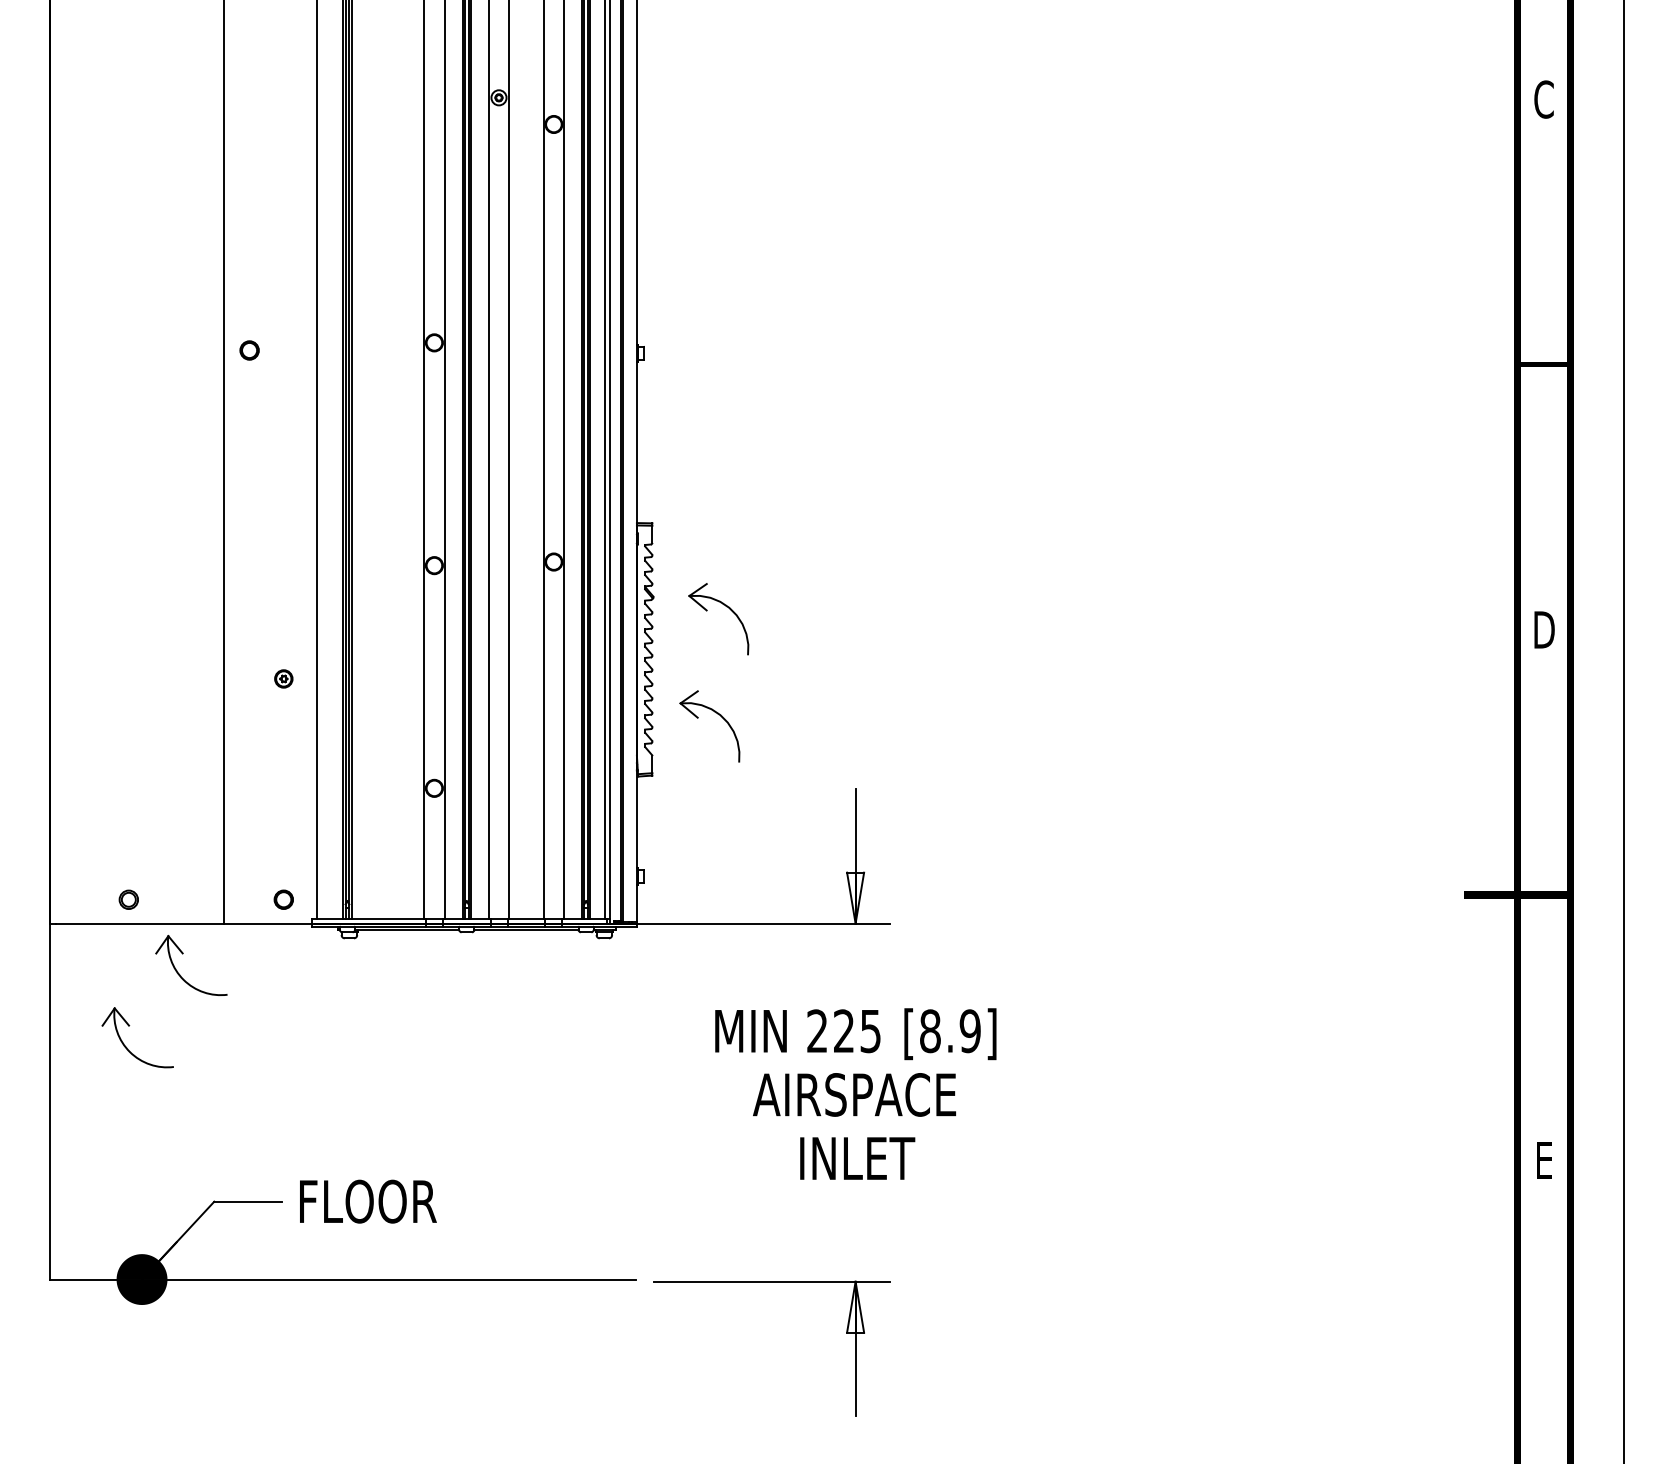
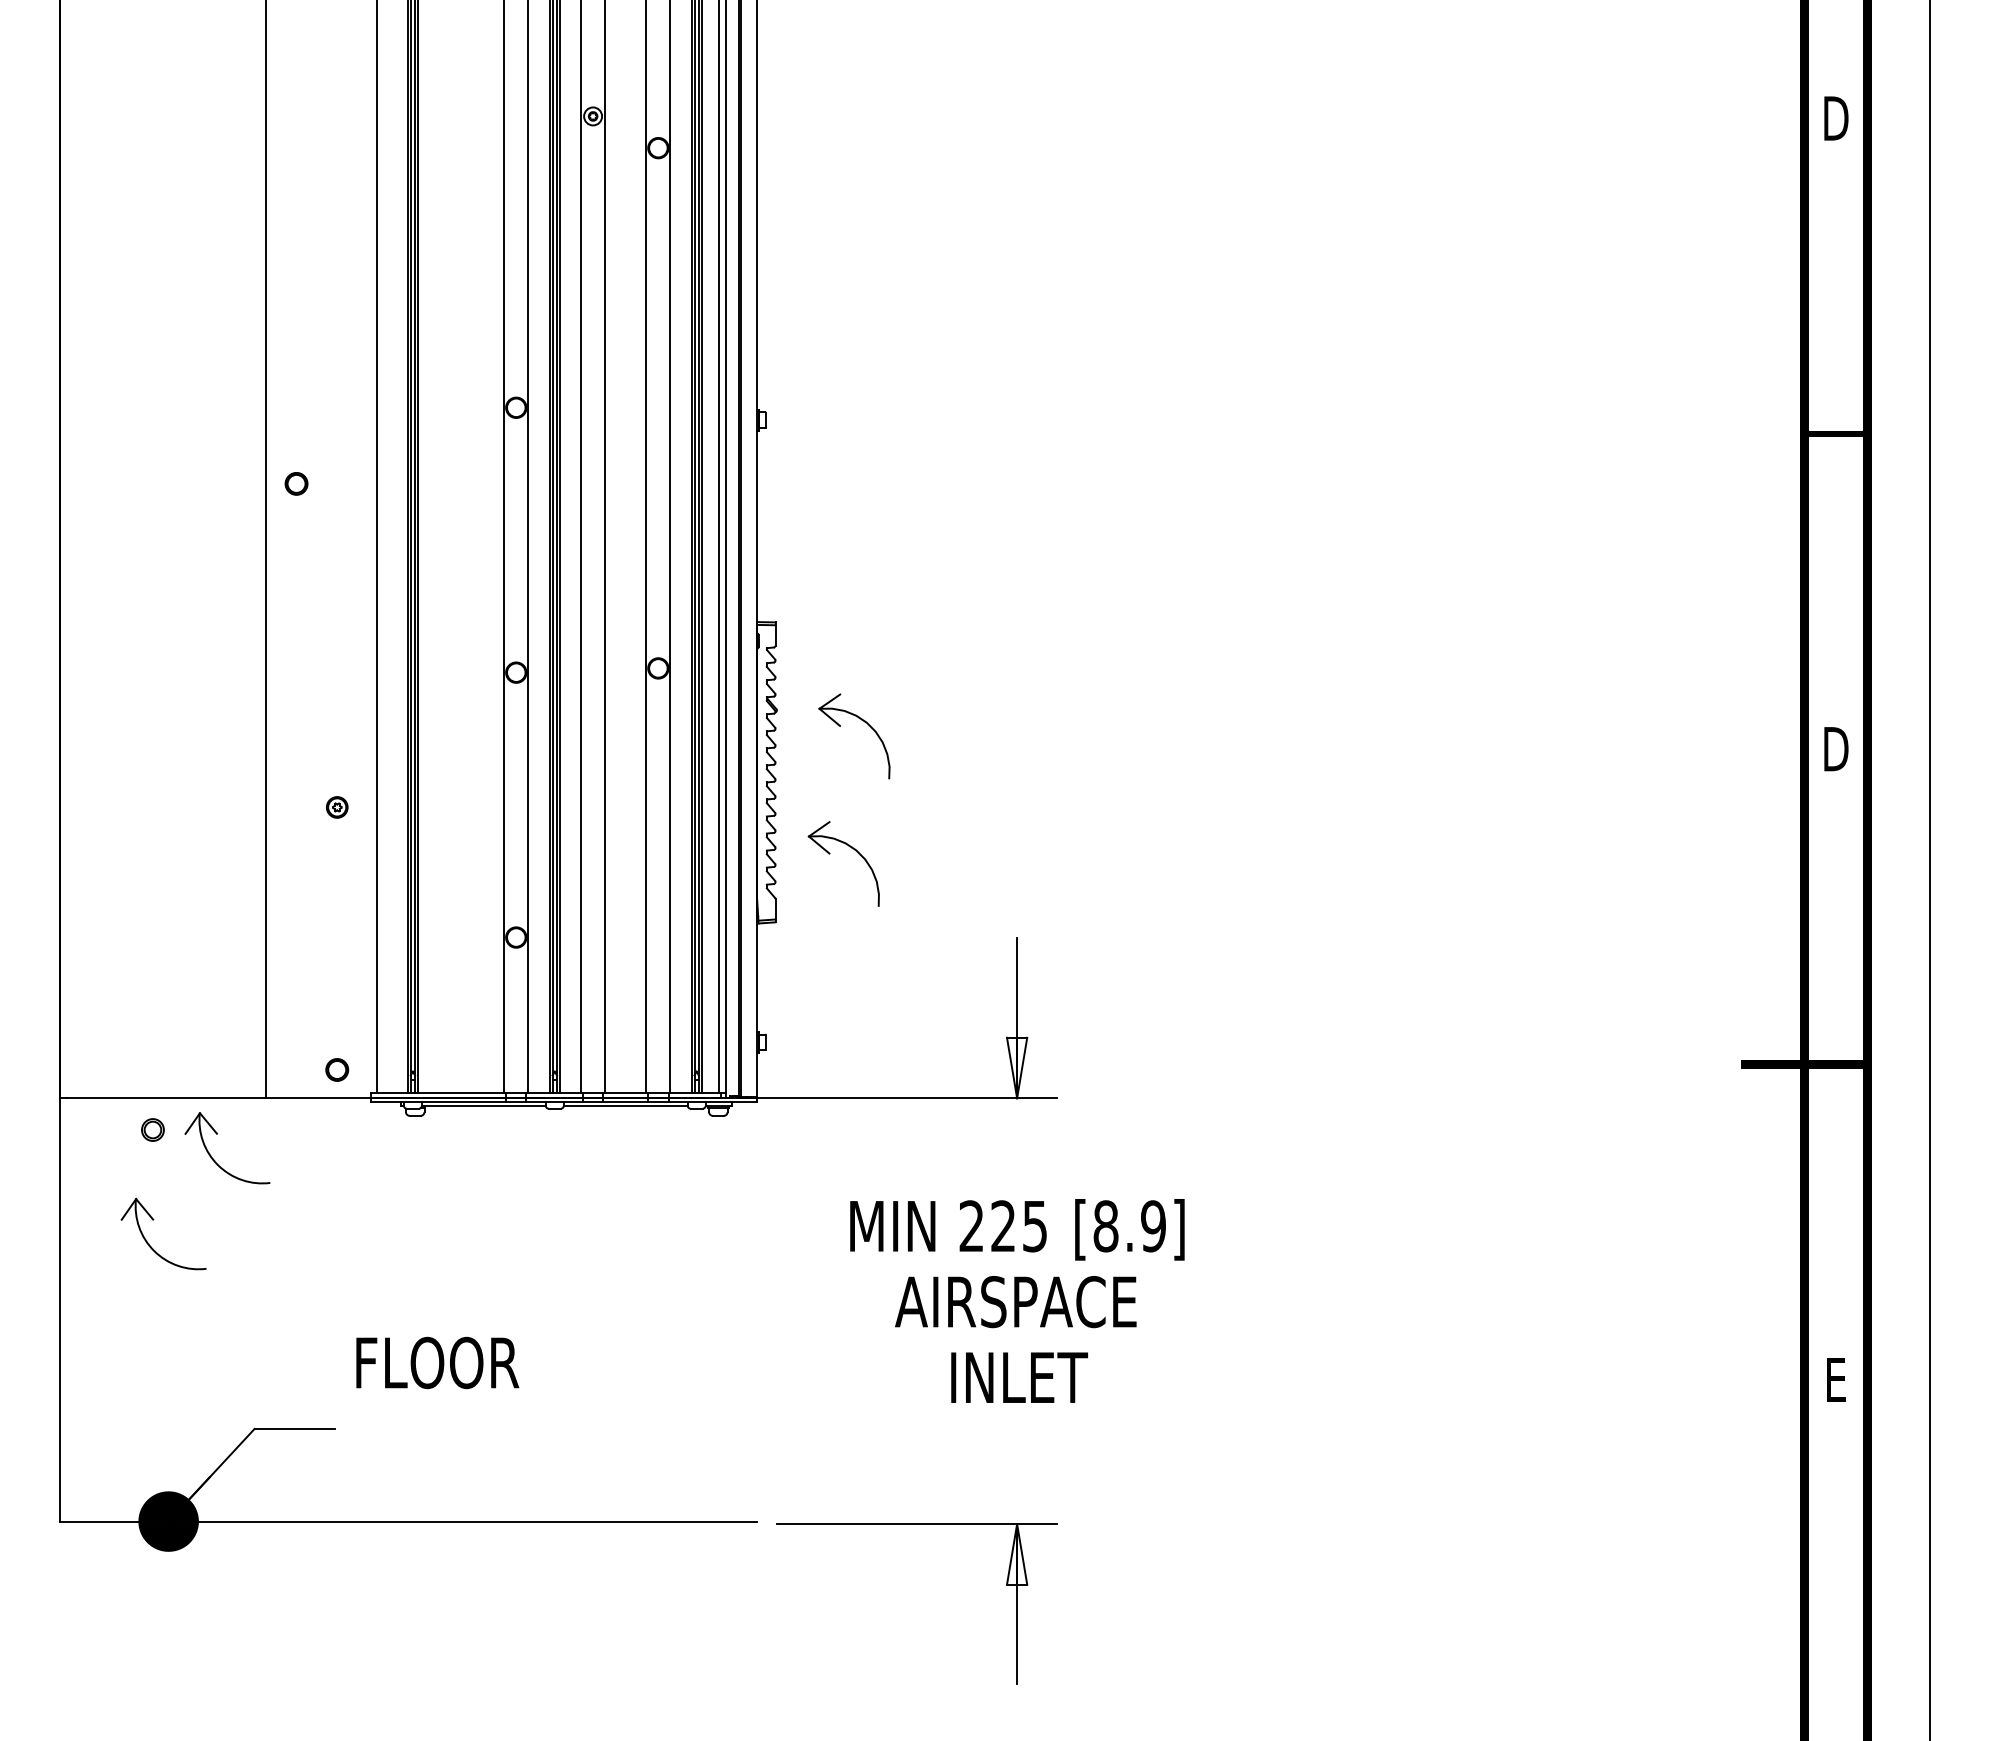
text: (1544, 99) -> (1836, 118), C -> D
part: (249, 350) -> (296, 483), moved
part: (128, 899) -> (152, 1129), moved
text: (368, 1201) -> (437, 1362), moved

